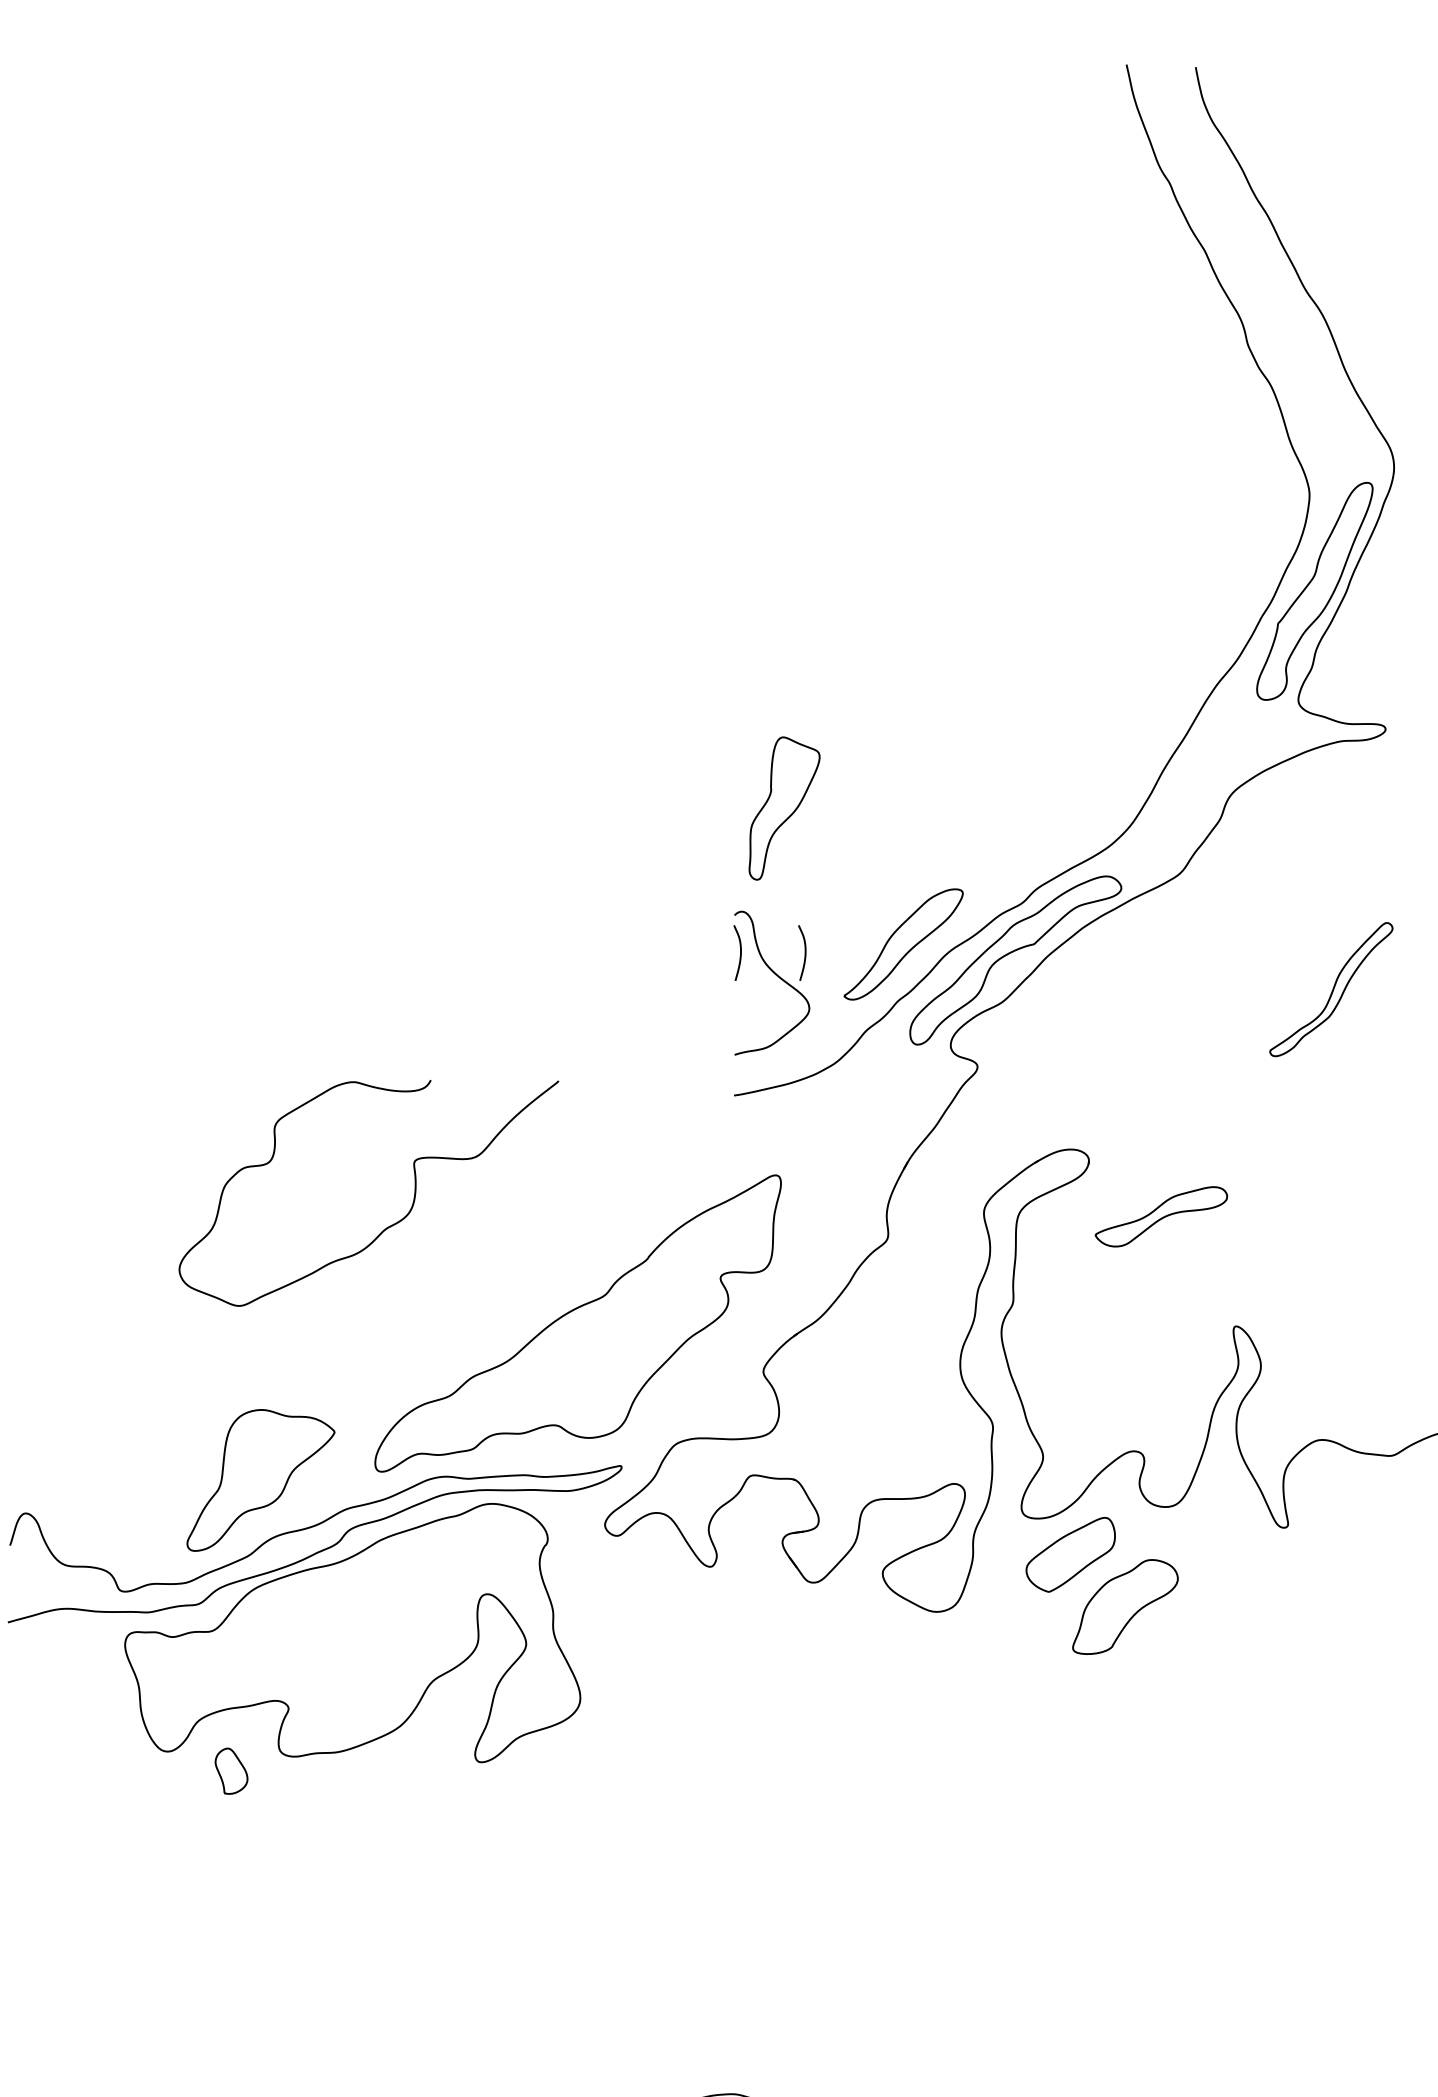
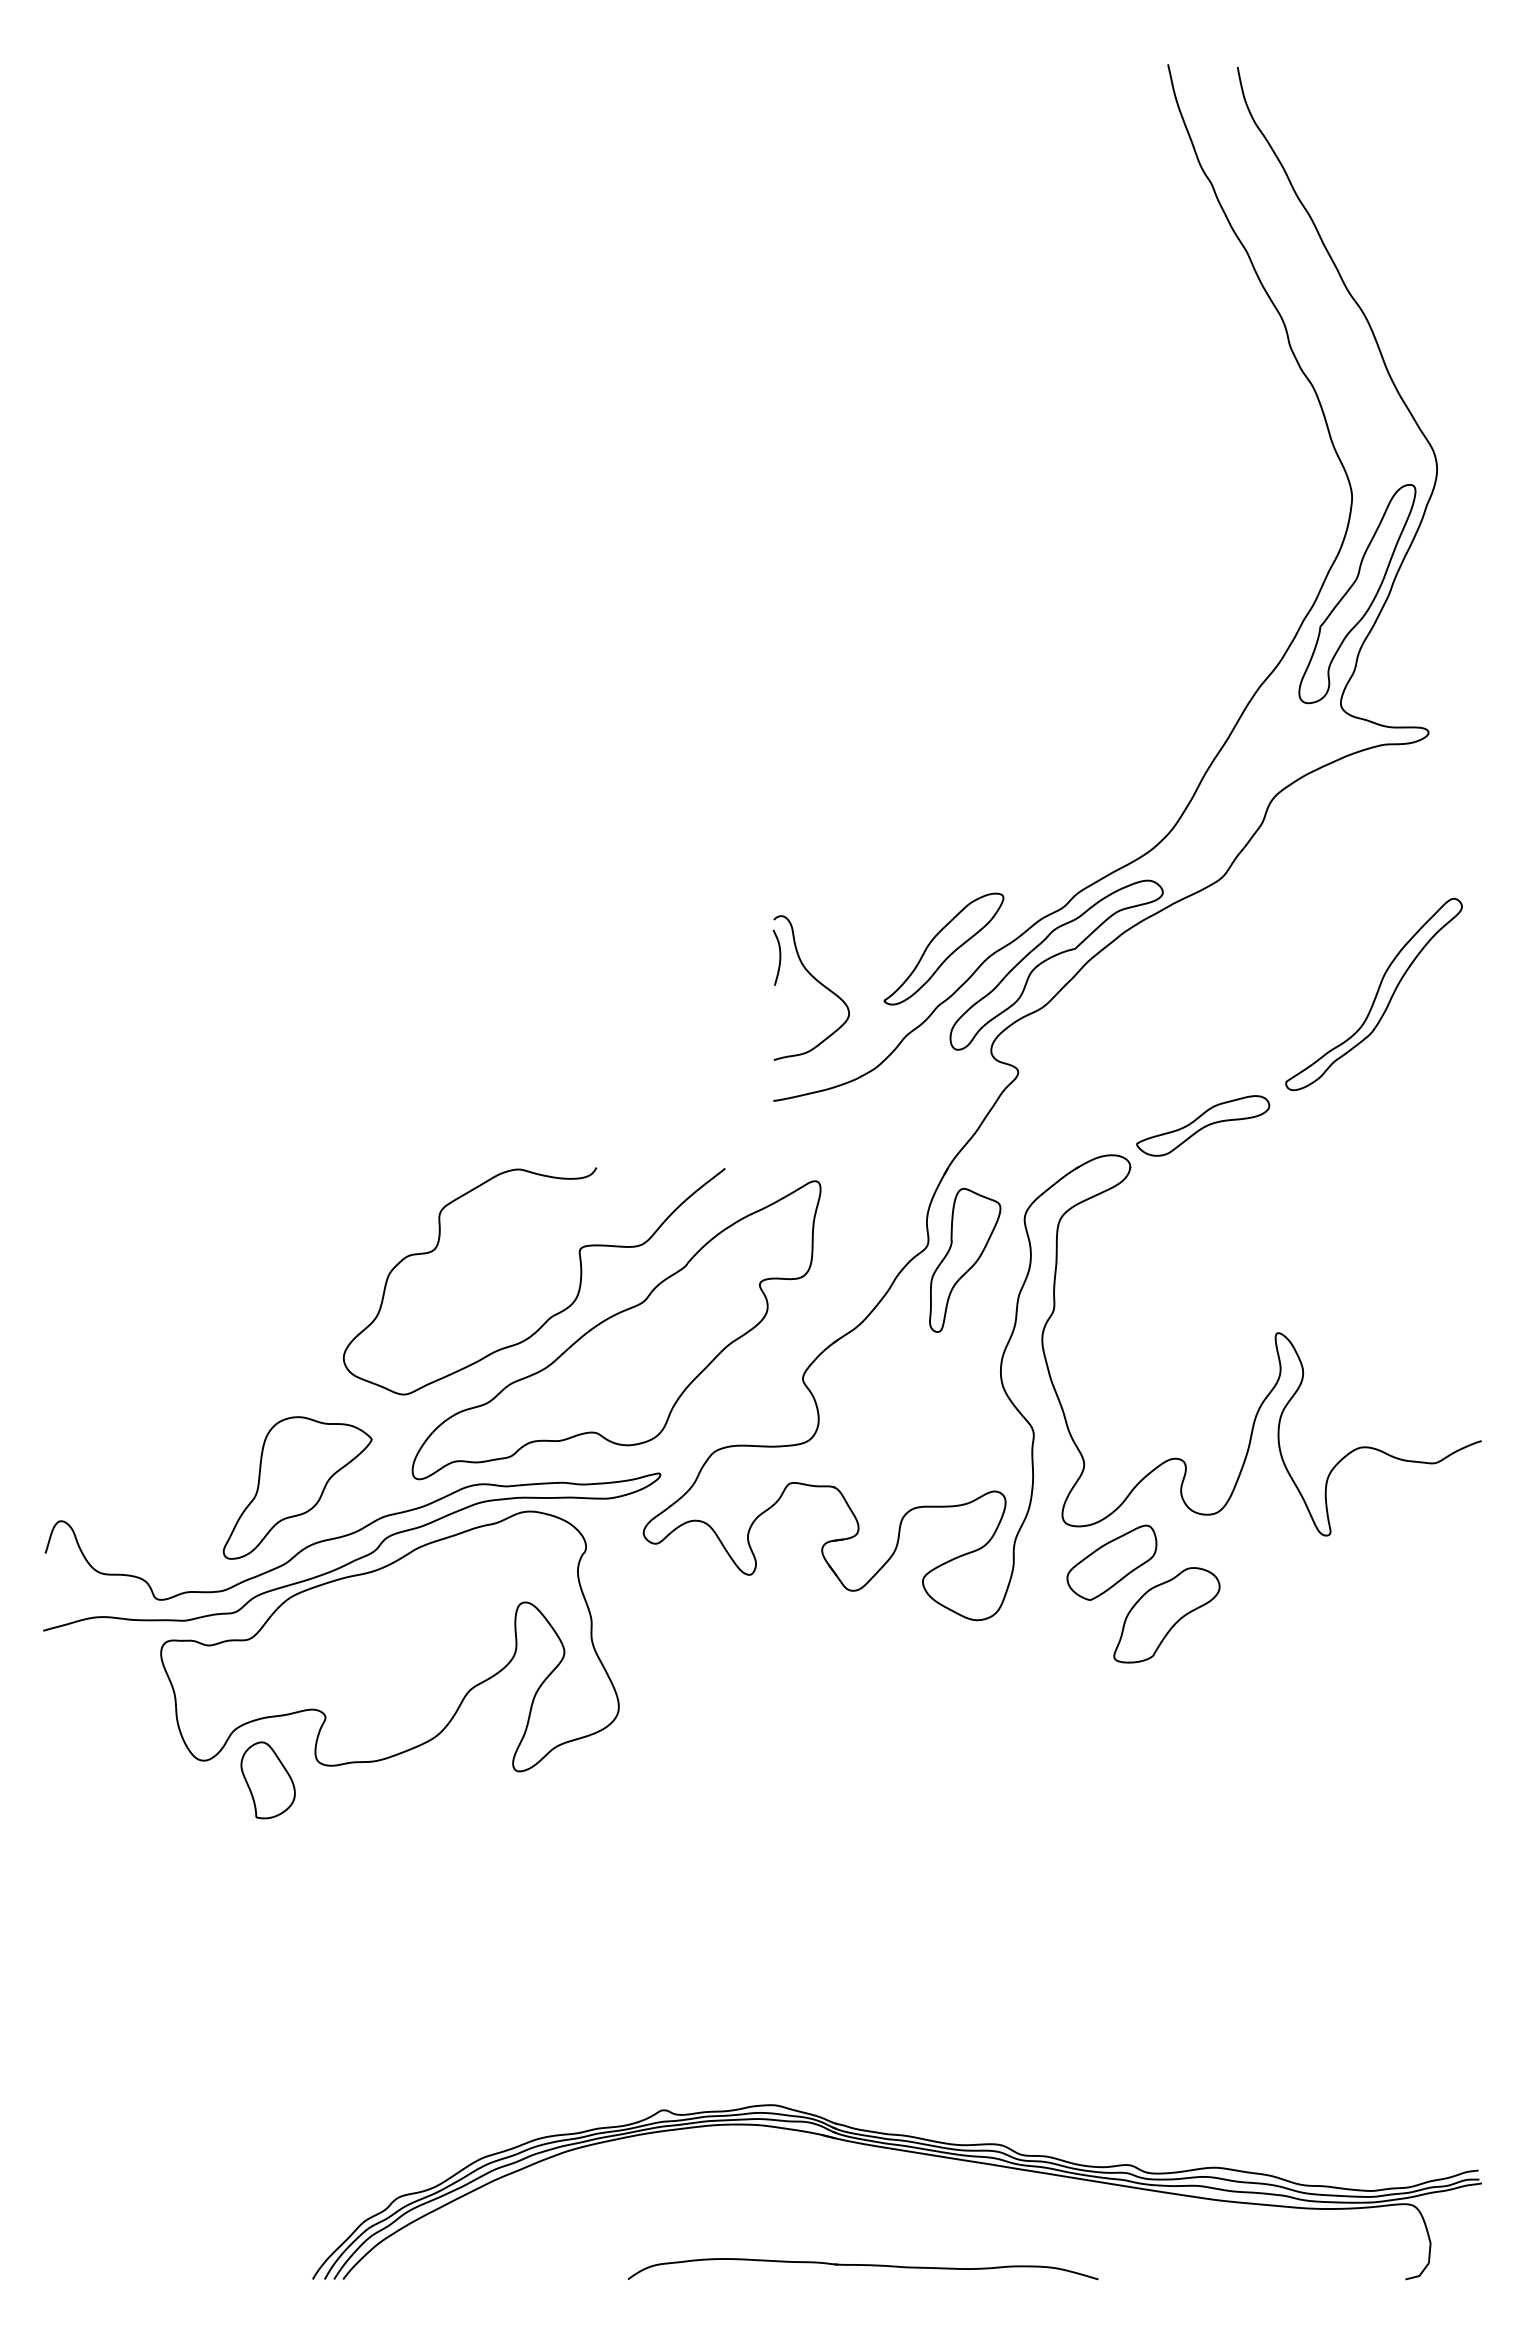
part: (784, 808) -> (965, 1260), moved
curve: (804, 952) -> (844, 957), removed
part: (1330, 989) -> (1373, 994), size x1.43
part: (1161, 1216) -> (1203, 1125), moved
curve: (388, 1226) -> (553, 1314), moved
part: (230, 1771) -> (267, 1780), size x1.67

